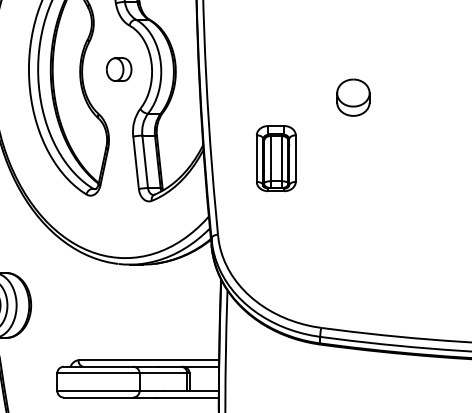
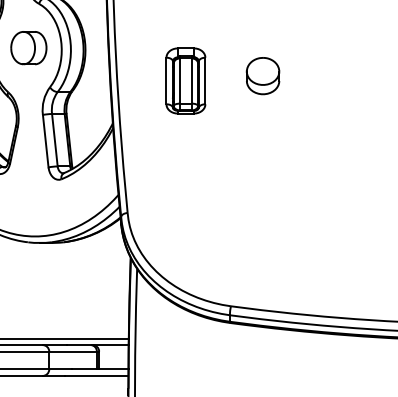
part: (118, 69) -> (28, 47), size x1.43
part: (276, 158) -> (186, 80), moved

